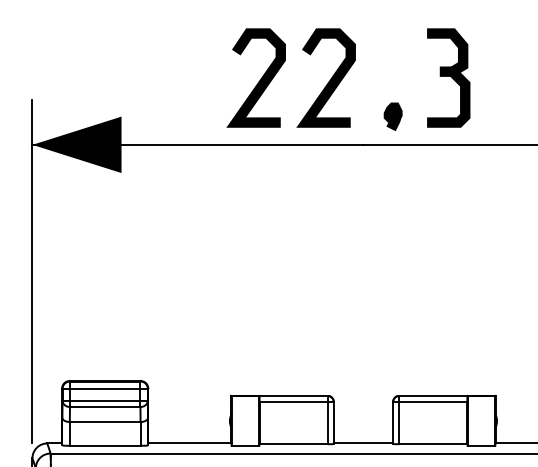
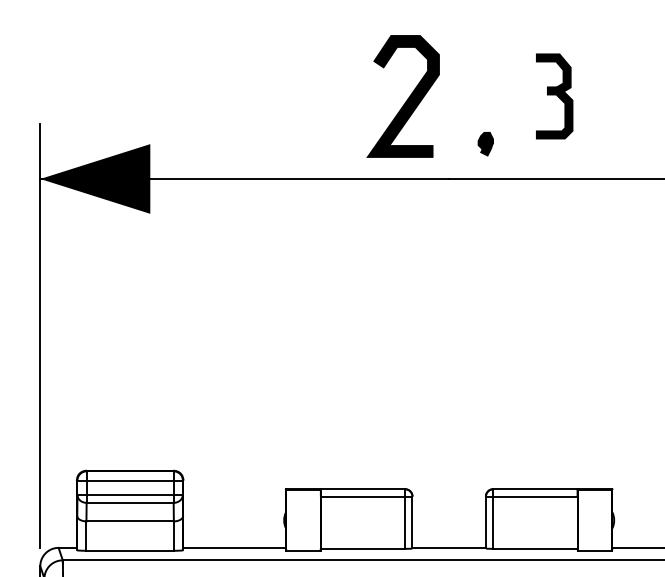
part: (448, 77) -> (554, 95), size x0.7
curve: (259, 80) -> (320, 99), removed
part: (392, 116) -> (485, 143), size x0.7

